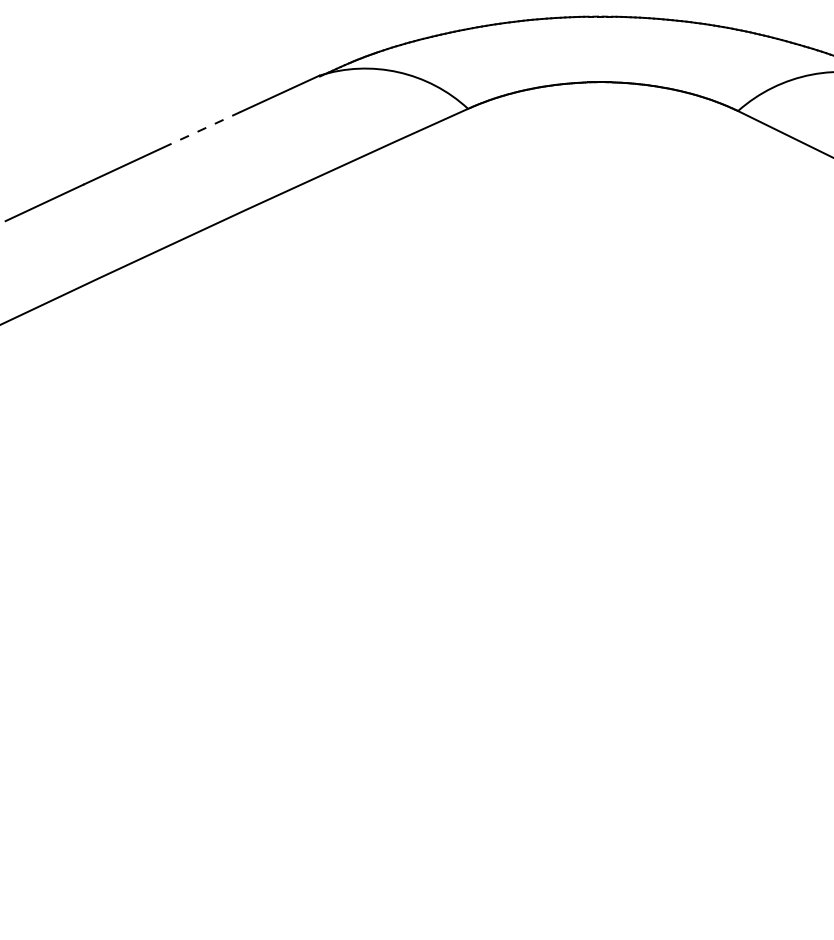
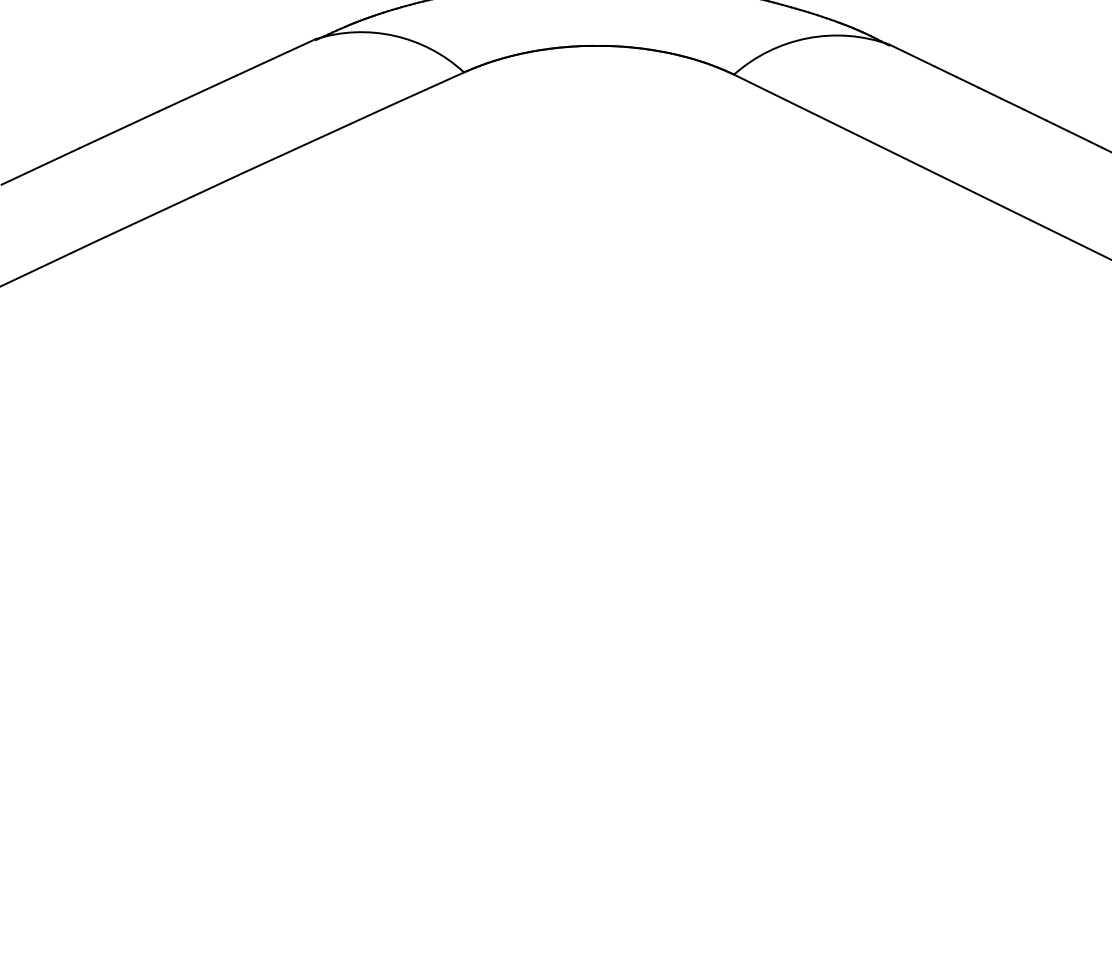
line: (201, 129) -> (197, 93), dashed -> solid

